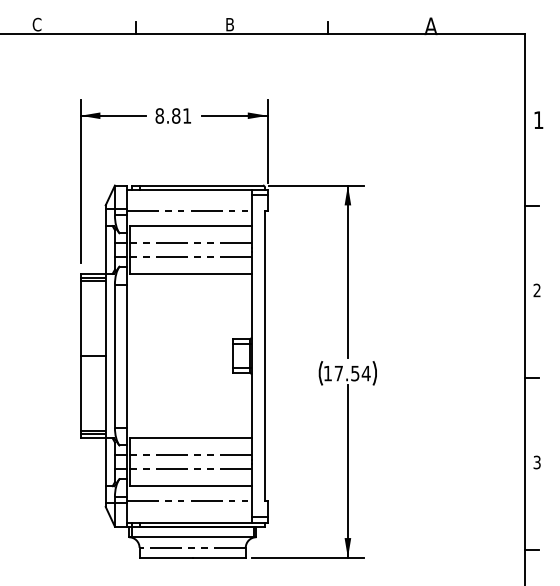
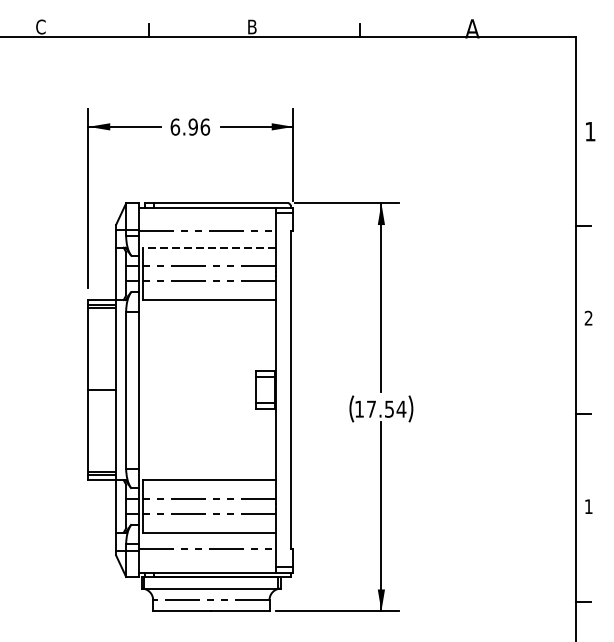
text: (173, 115) -> (190, 126), 8.81 -> 6.96
line: (190, 226) -> (208, 248), solid -> dashed
text: (536, 462) -> (587, 506), 3 -> 1

